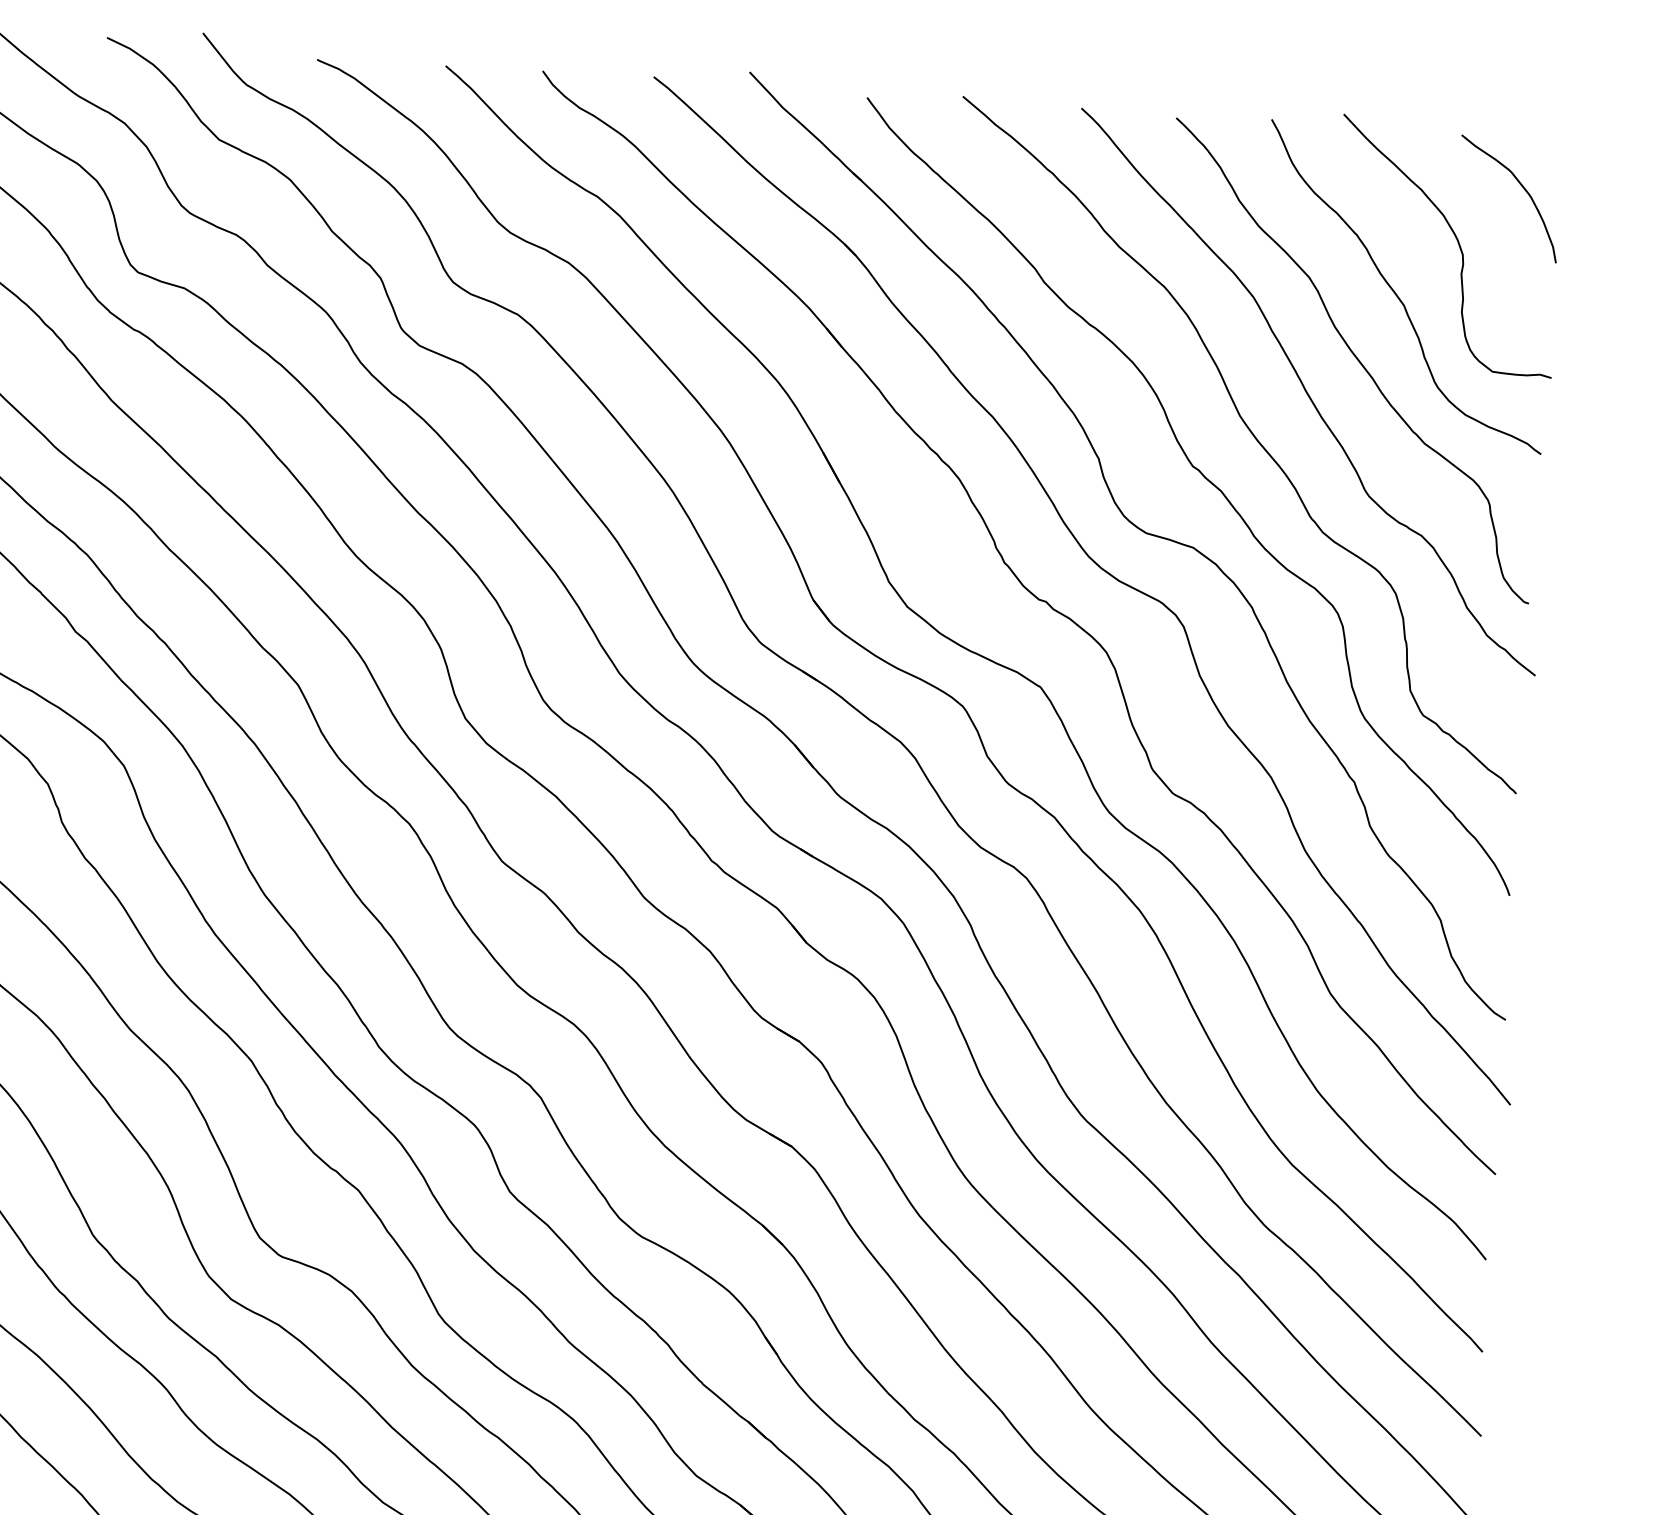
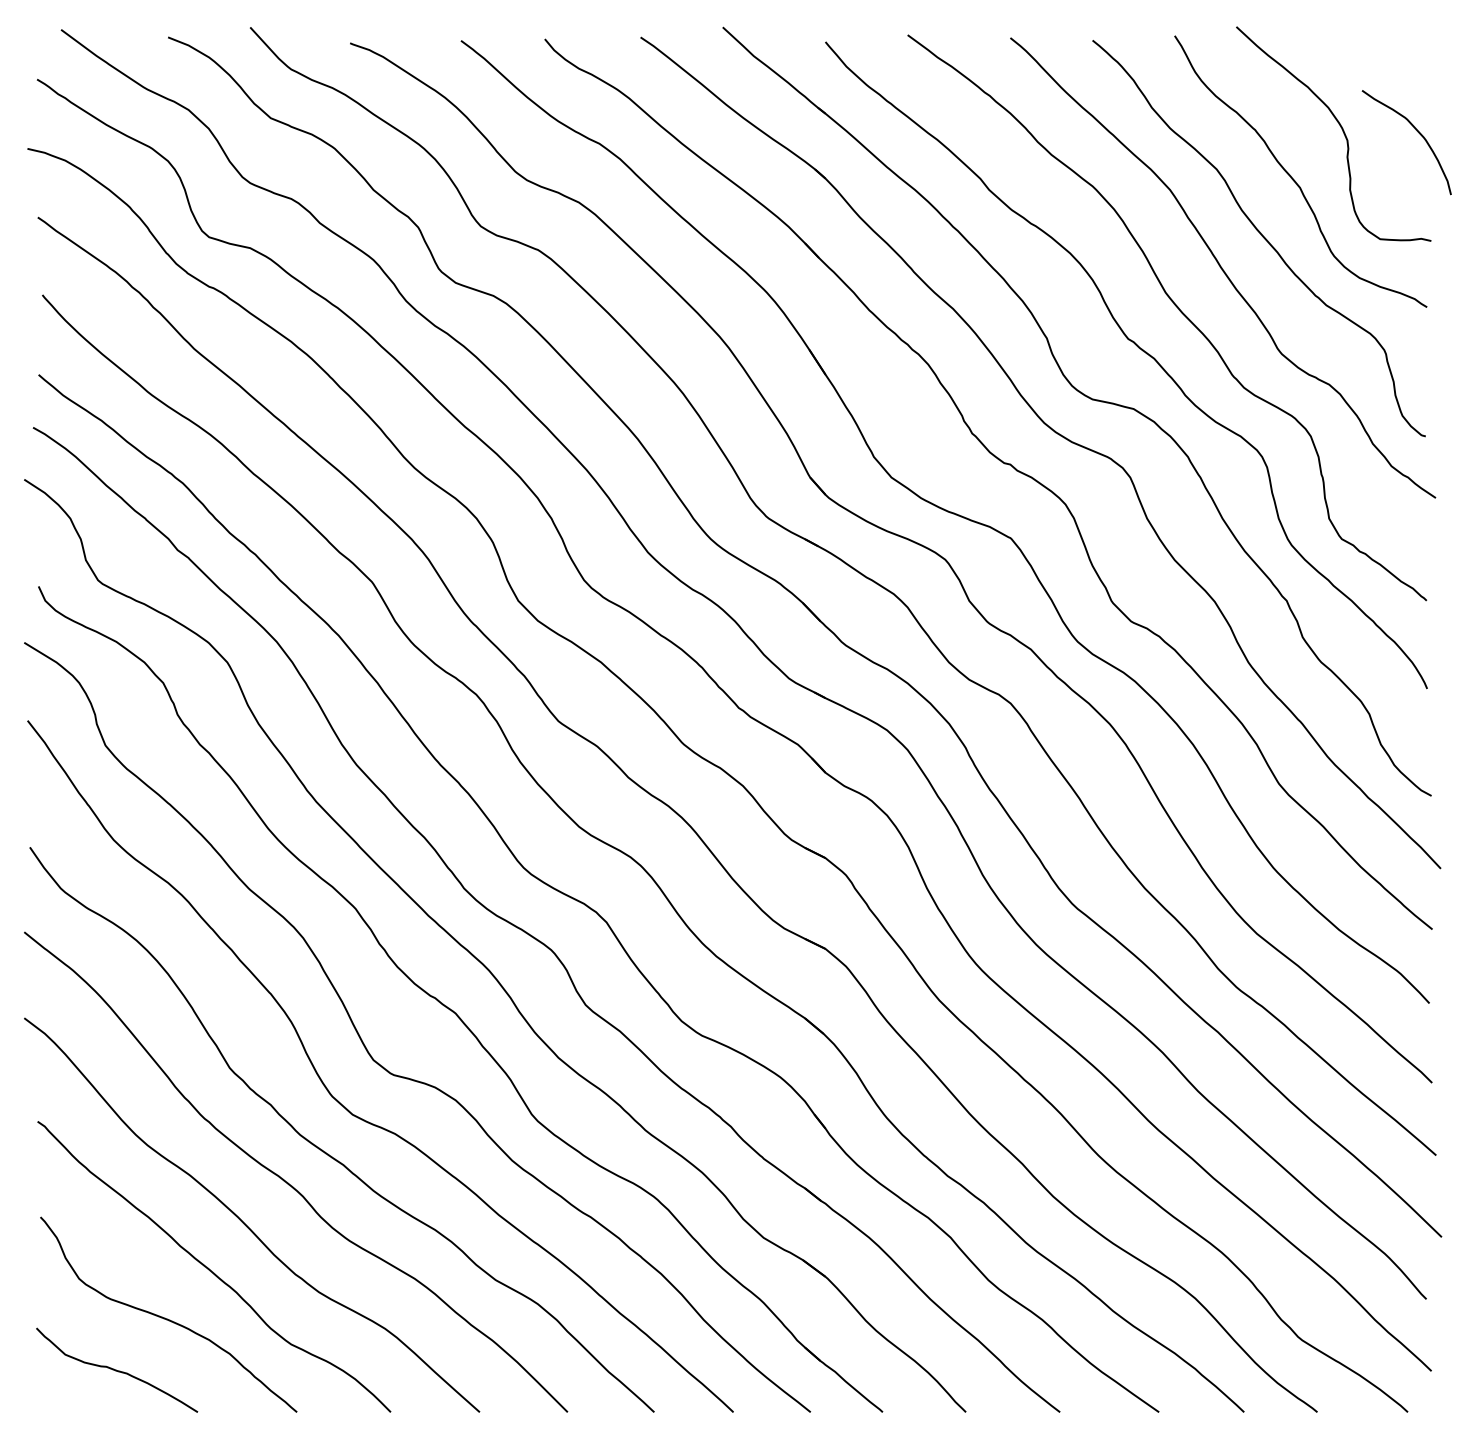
curve: (1521, 186) -> (1416, 131), moved

